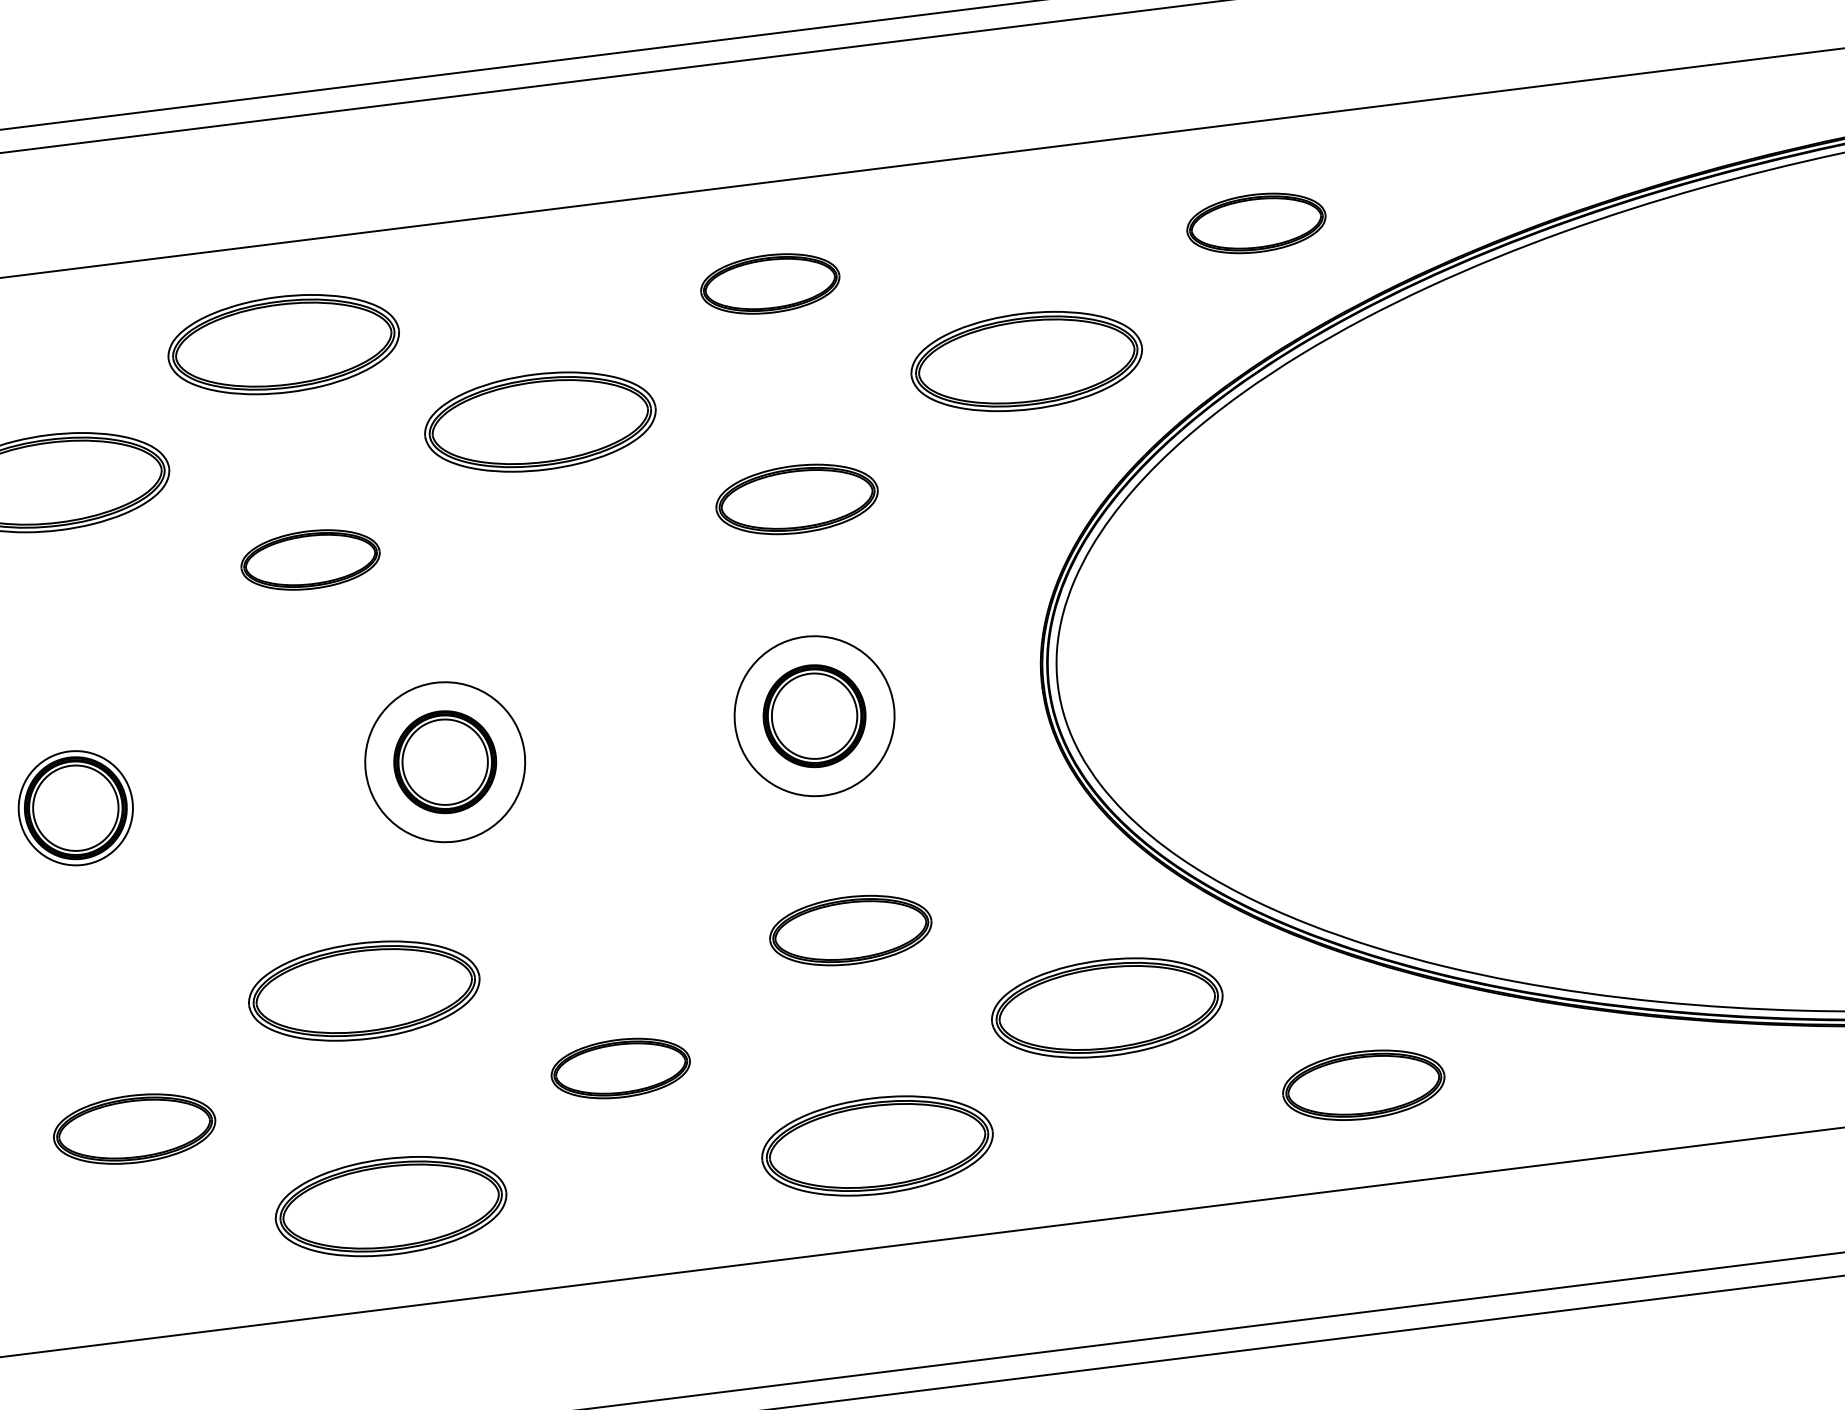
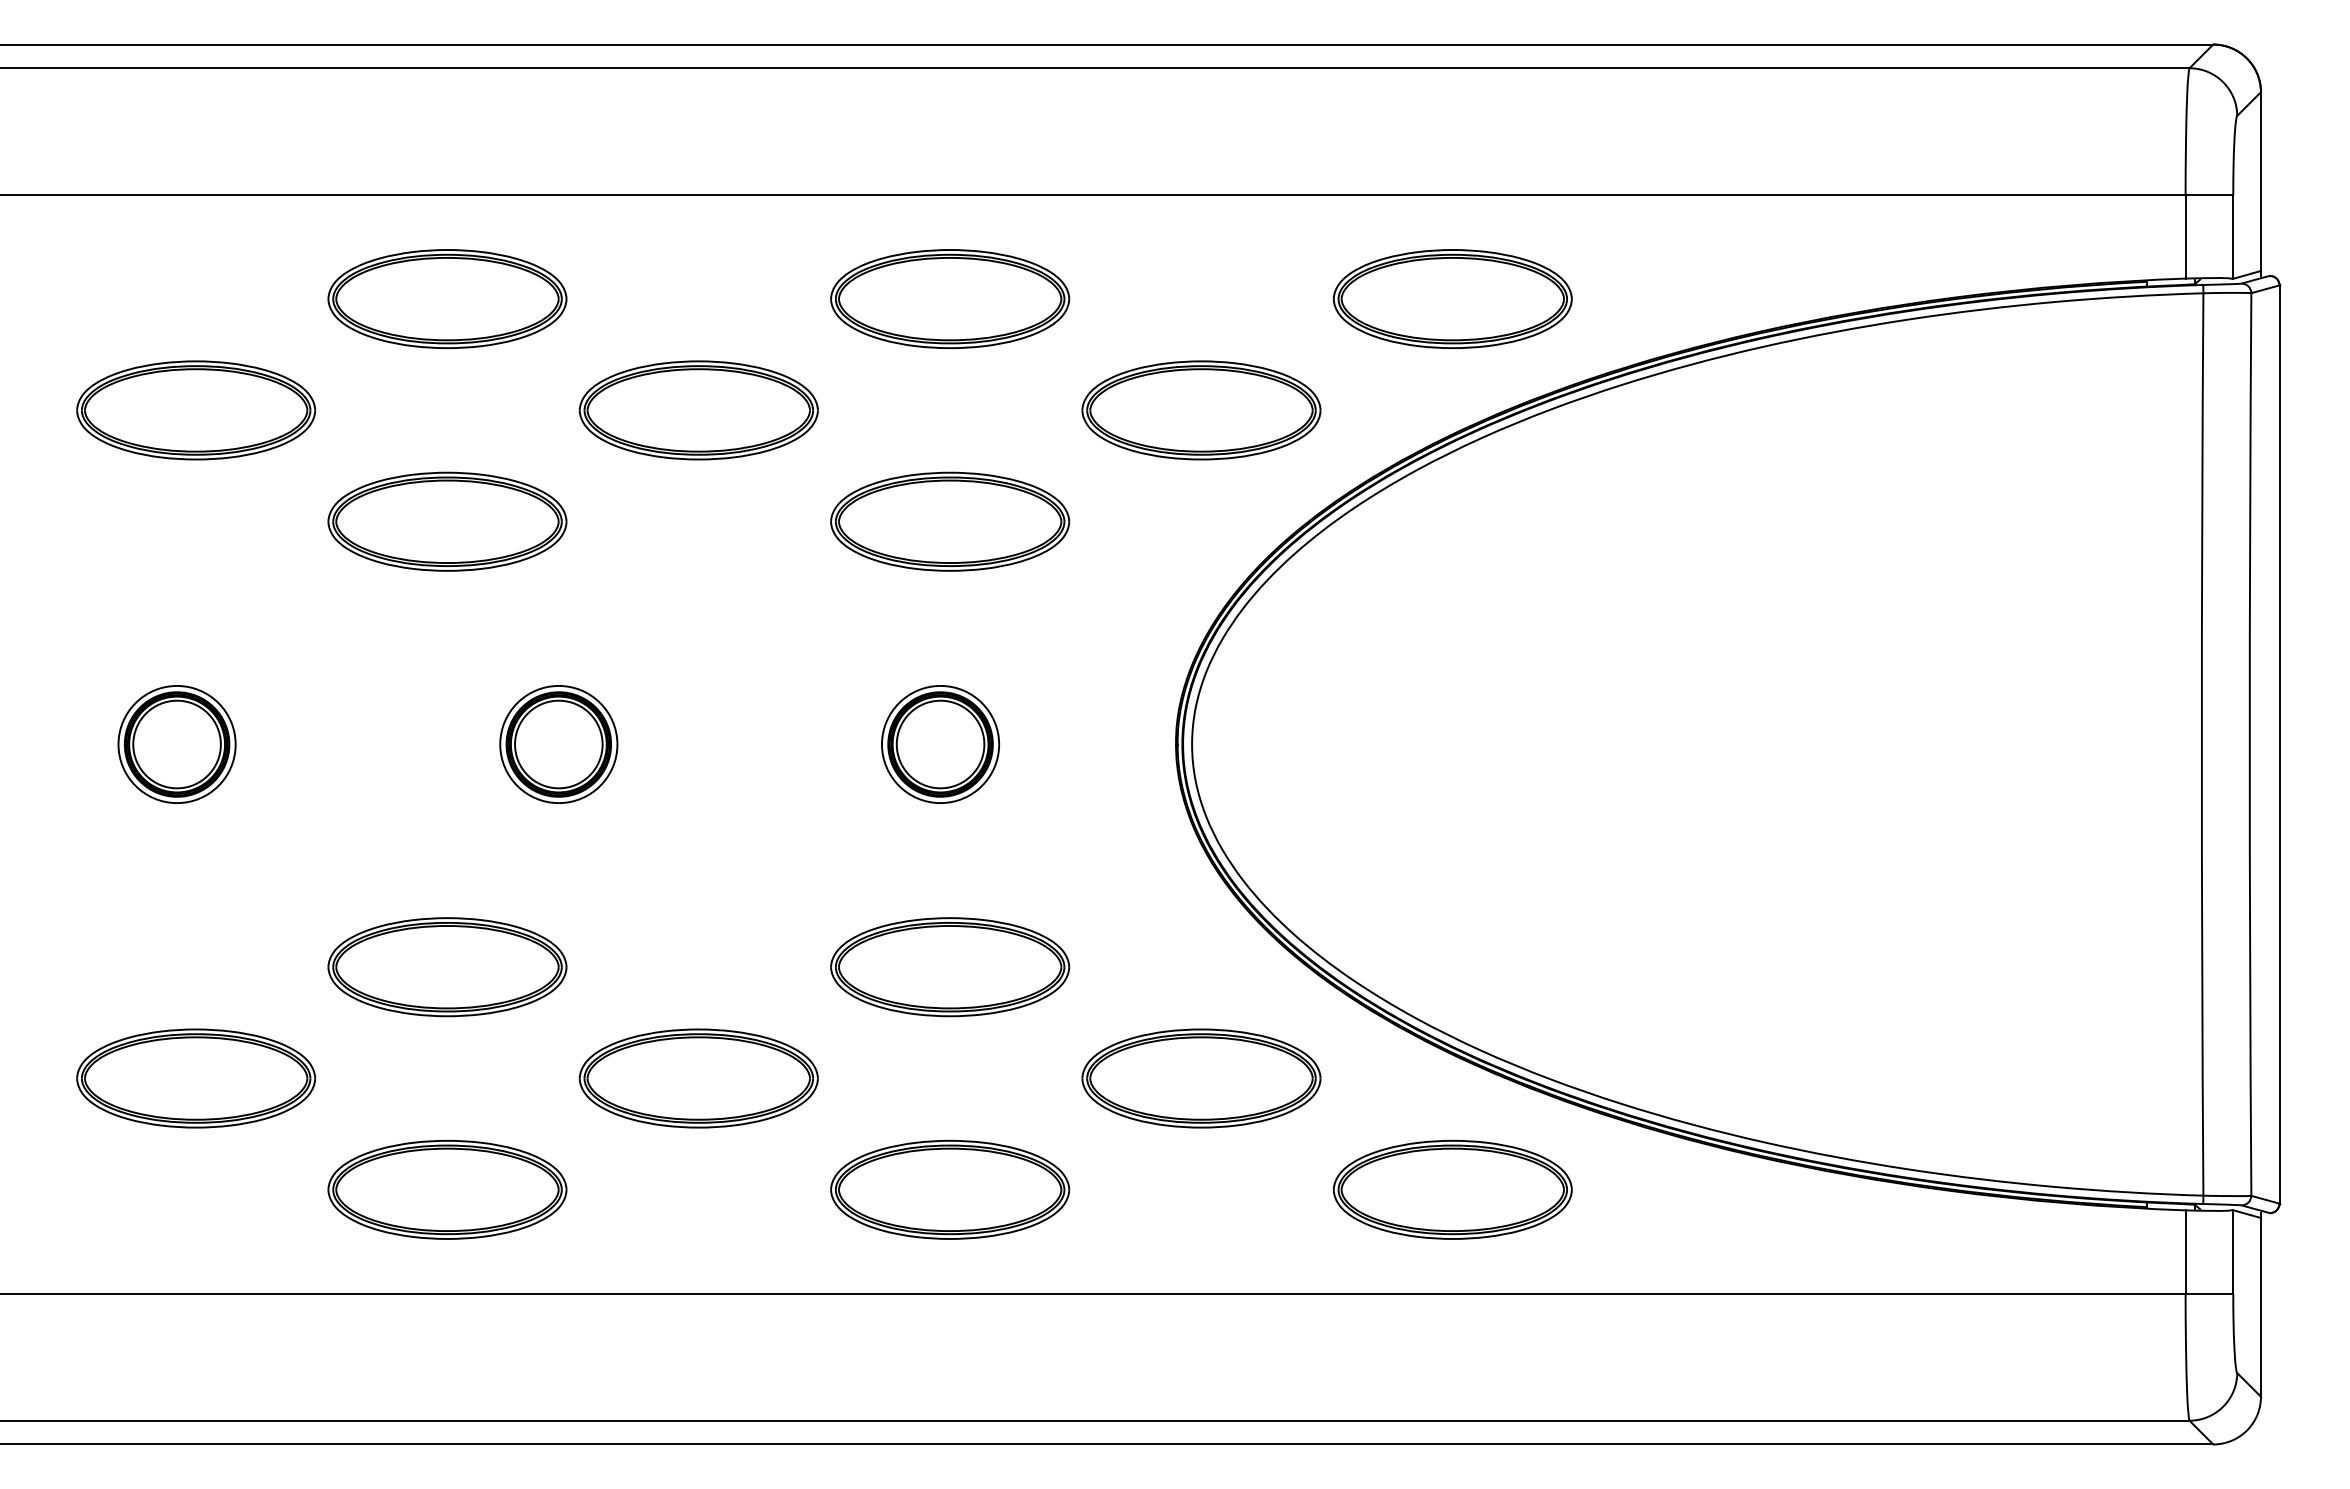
part: (1256, 222) -> (1452, 298), size x1.67
part: (770, 283) -> (950, 298), size x1.67
part: (797, 499) -> (950, 521), size x1.43
part: (310, 559) -> (447, 521), size x1.67
circle: (814, 716) -> (940, 744), size x0.71
circle: (444, 762) -> (558, 744), size x0.71
part: (851, 930) -> (950, 967), size x1.43
part: (620, 1068) -> (698, 1078), size x1.67
part: (1363, 1085) -> (1452, 1189), size x1.43
part: (134, 1129) -> (196, 1078), size x1.43

